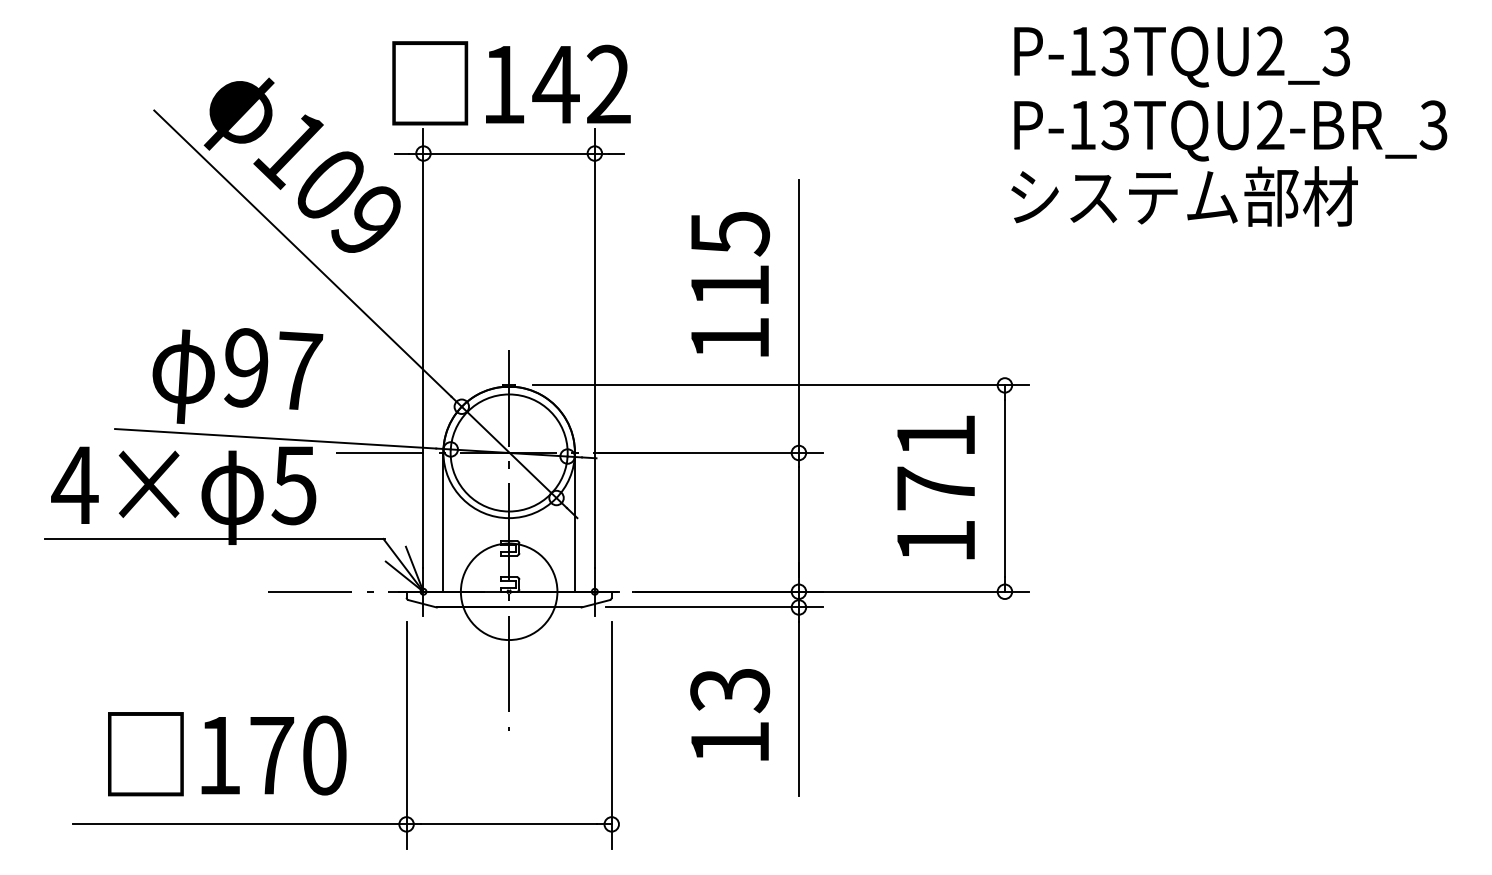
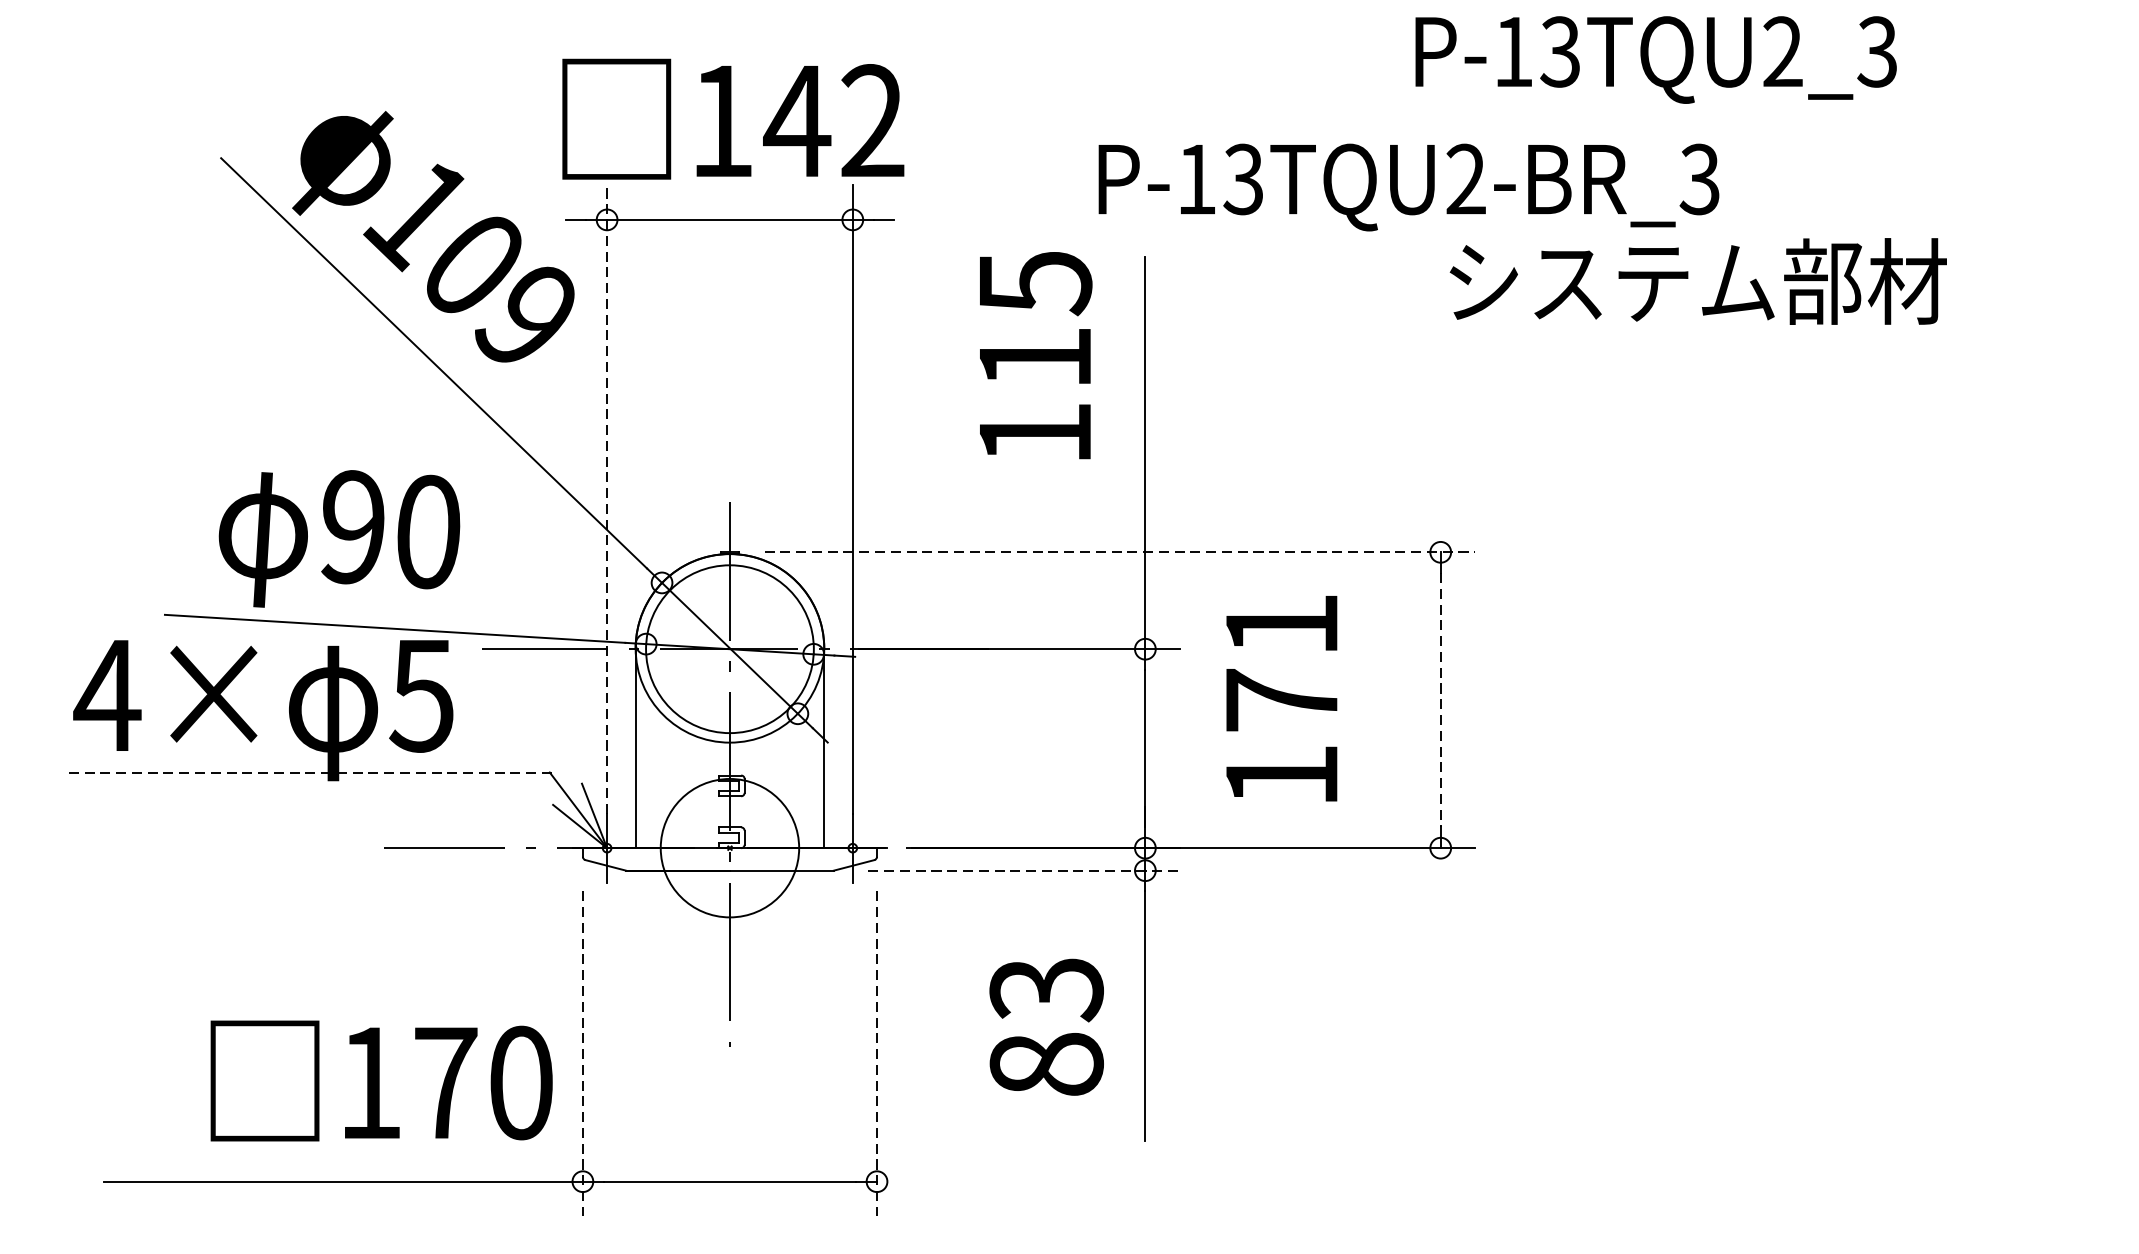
text: (1181, 56) -> (1655, 59), moved
text: (1230, 130) -> (1408, 186), moved
text: (730, 284) -> (1035, 356), moved
line: (423, 348) -> (607, 499), solid -> dashed
text: (300, 371) -> (430, 532), 97 -> 90
line: (781, 385) -> (1120, 552), solid -> dashed
text: (935, 487) -> (1280, 698), moved
line: (1004, 488) -> (1440, 700), solid -> dashed
line: (214, 538) -> (307, 771), solid -> dashed
line: (714, 607) -> (1024, 870), solid -> dashed
line: (406, 735) -> (582, 1054), solid -> dashed
line: (611, 735) -> (876, 1054), solid -> dashed
text: (730, 742) -> (1047, 1064), 13 -> 83
text: (227, 754) -> (382, 1081), moved

